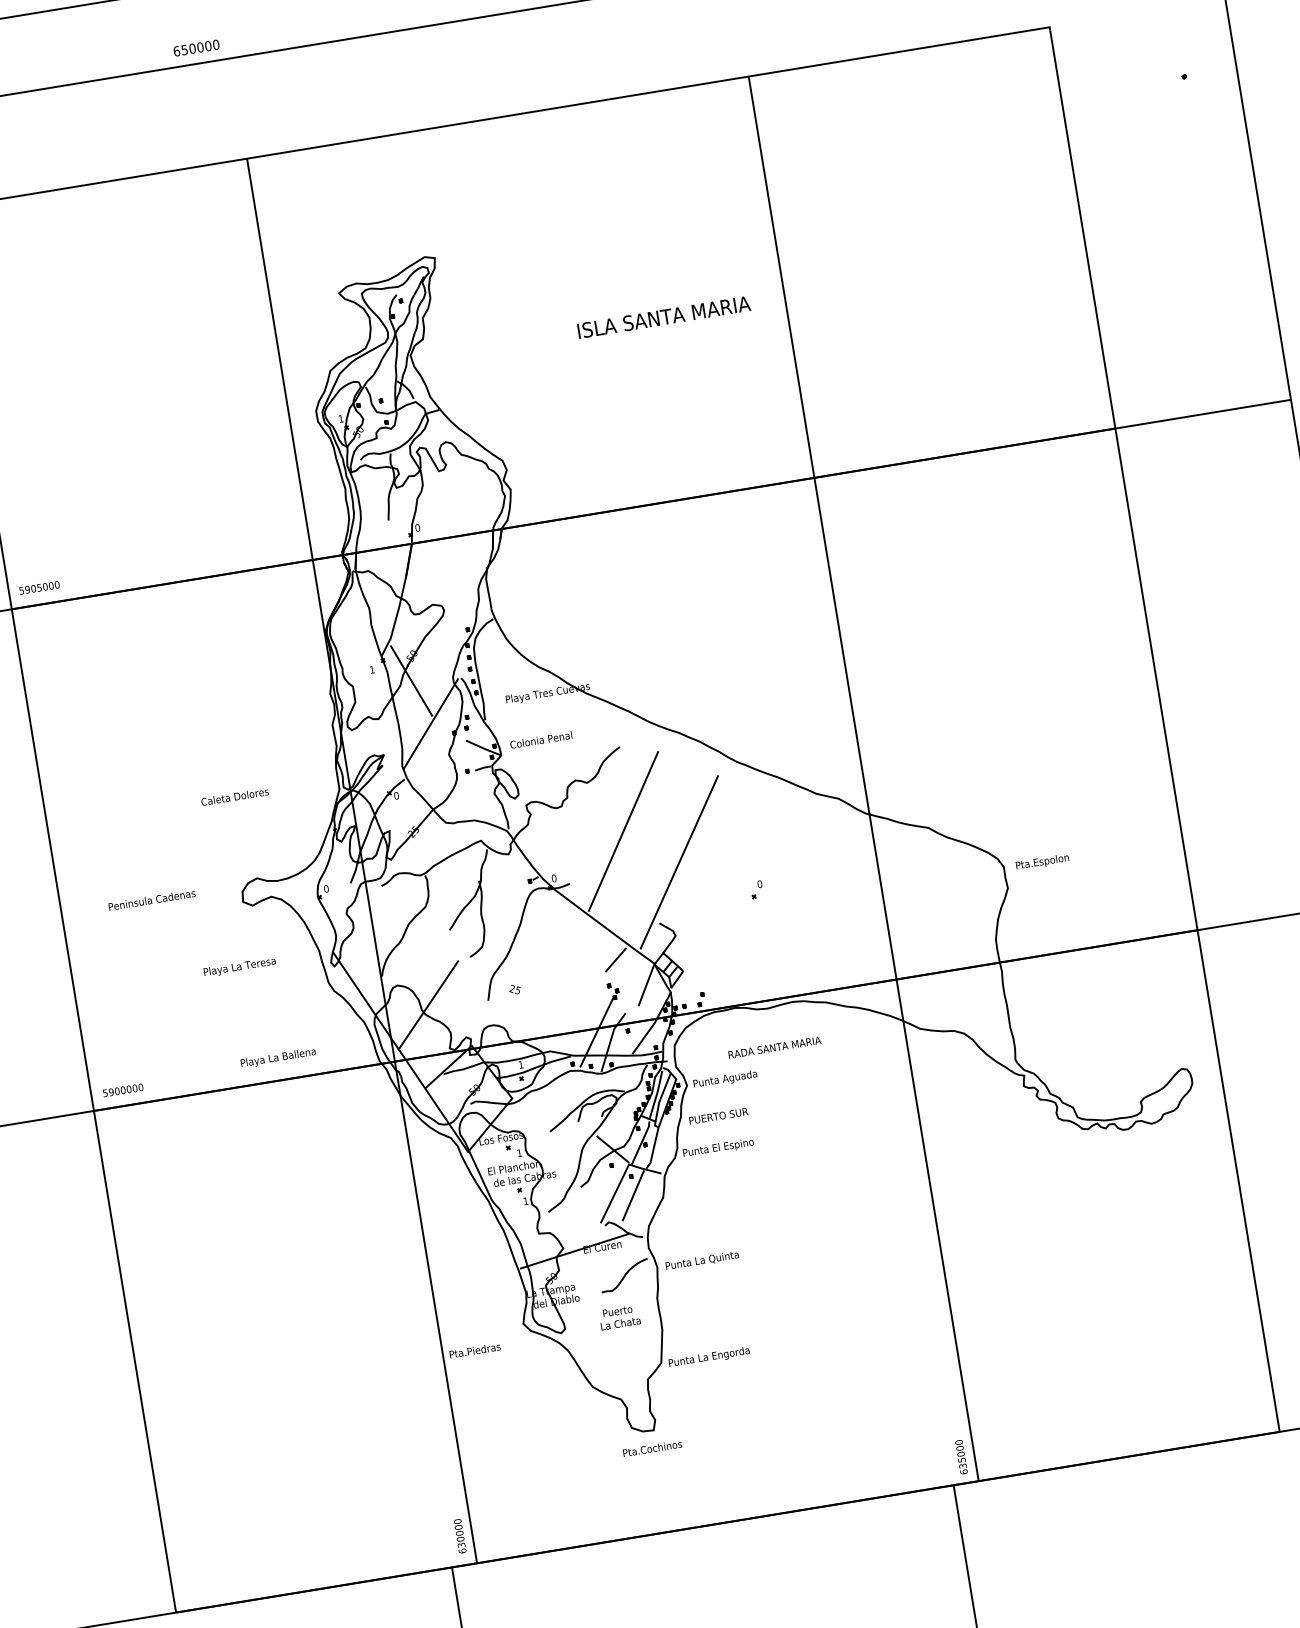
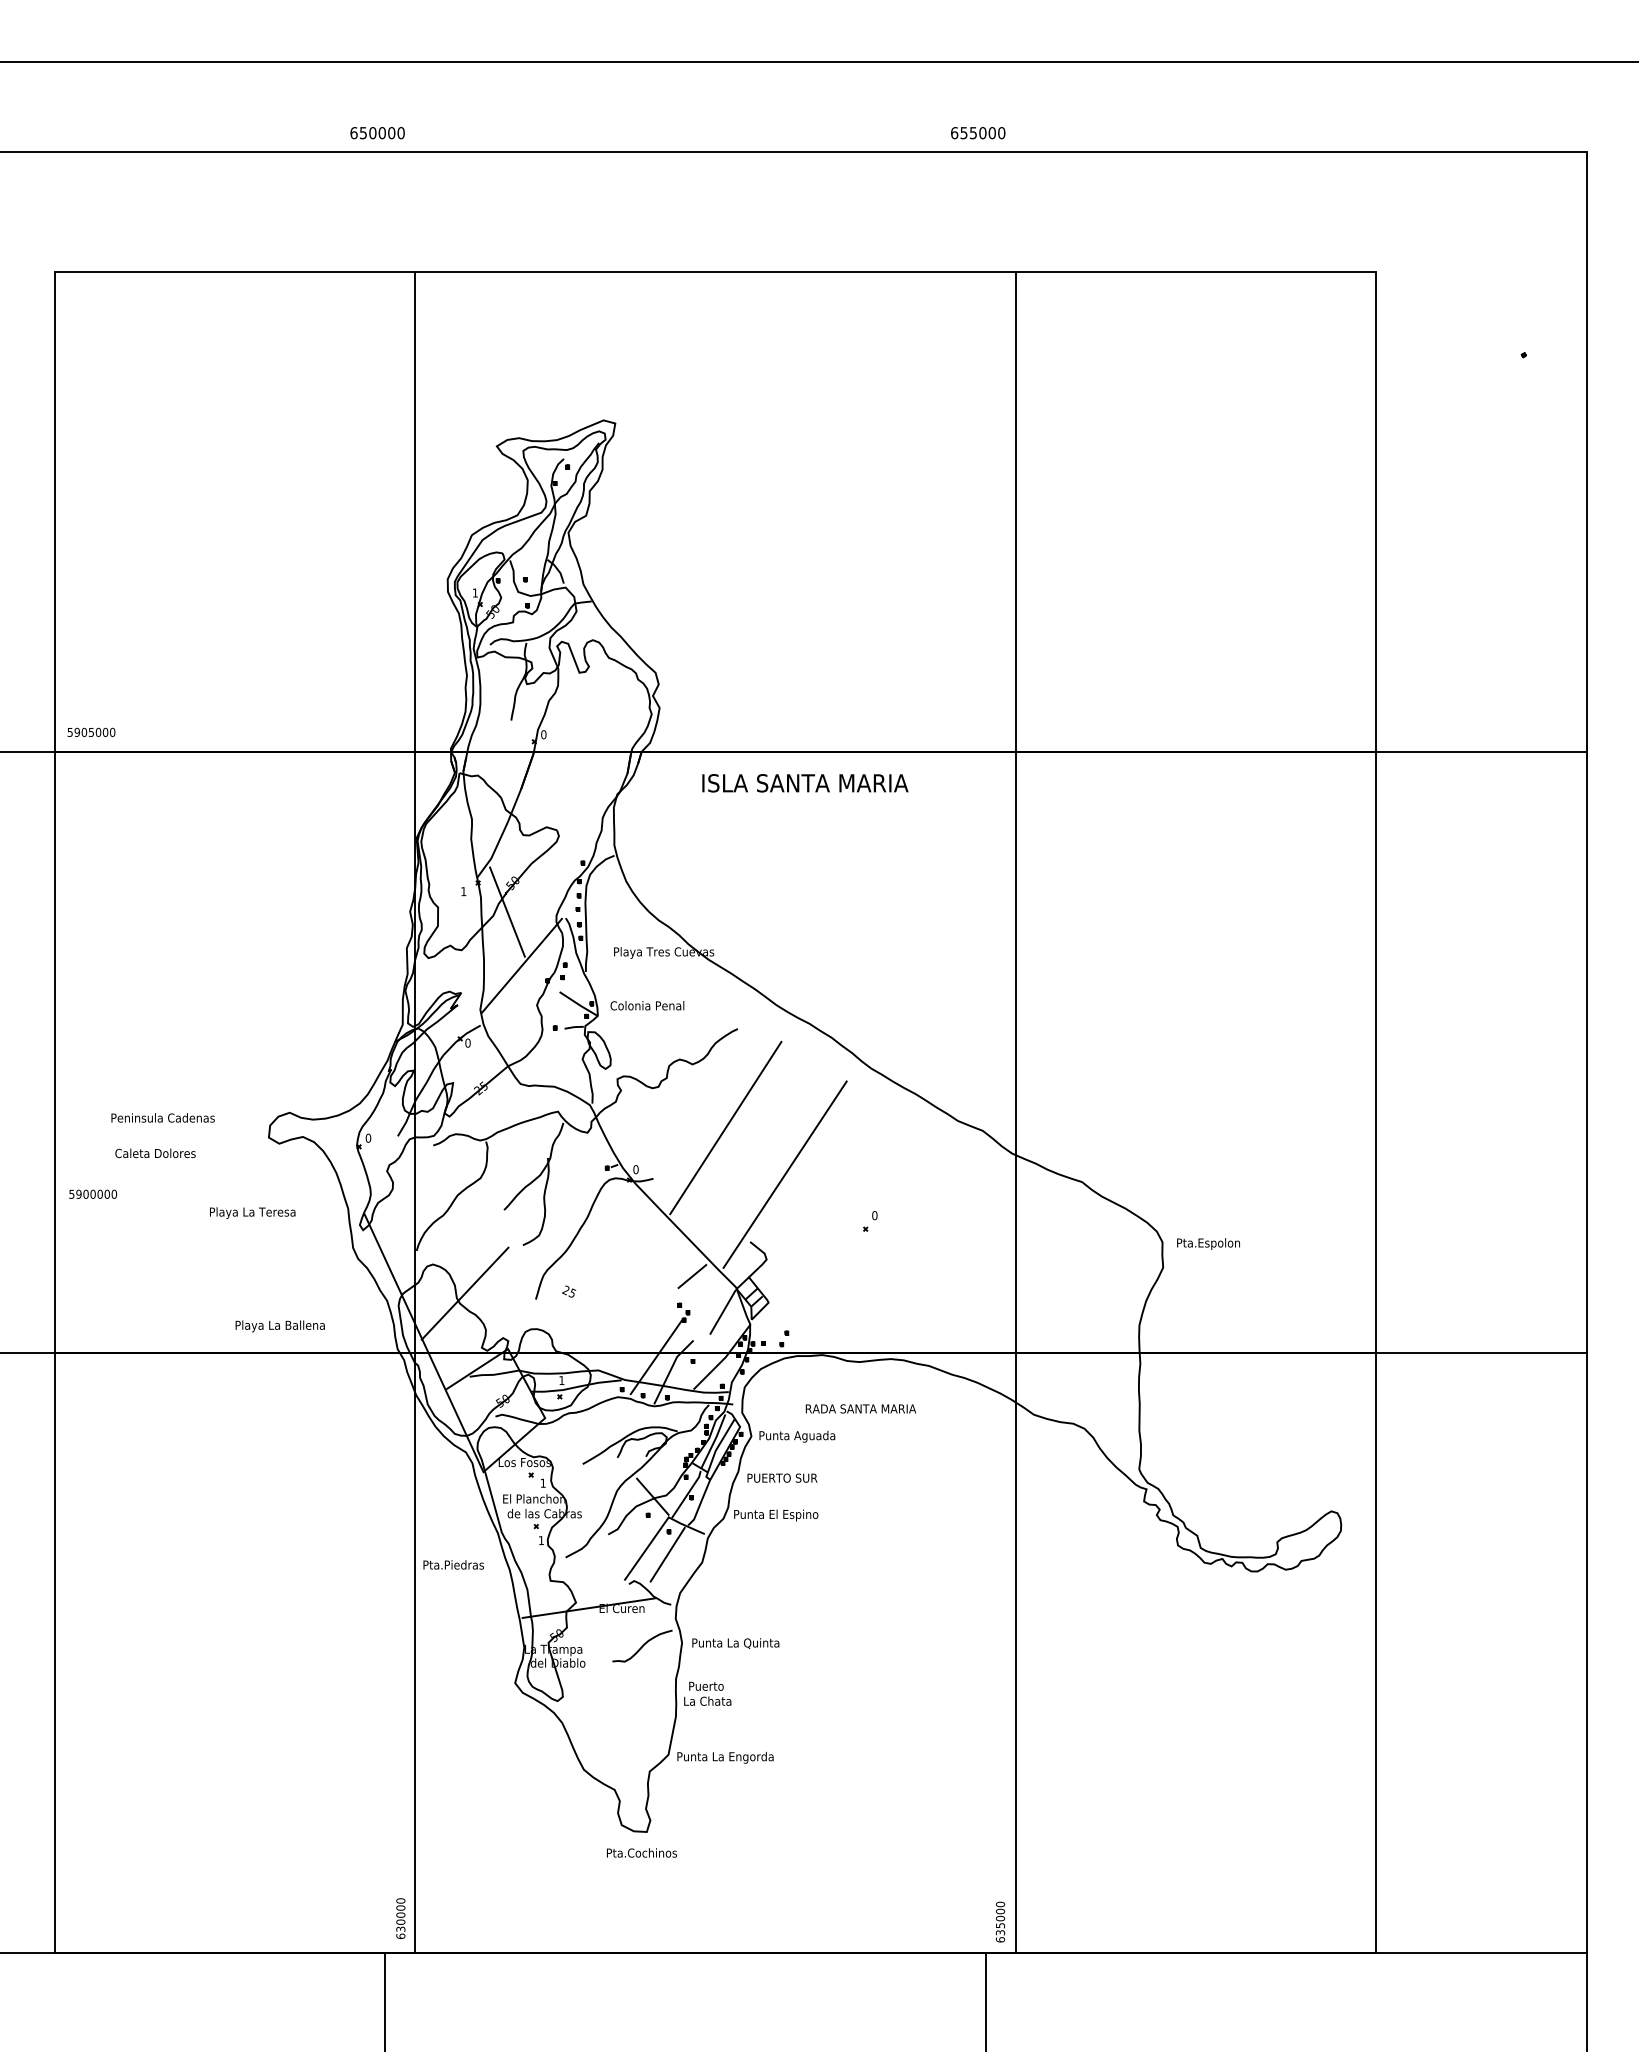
text: (664, 317) -> (805, 783), moved
text: (235, 796) -> (155, 1153), moved
text: (123, 1089) -> (93, 1193), moved
text: (619, 1317) -> (707, 1693), moved
text: (474, 1350) -> (453, 1564), moved

